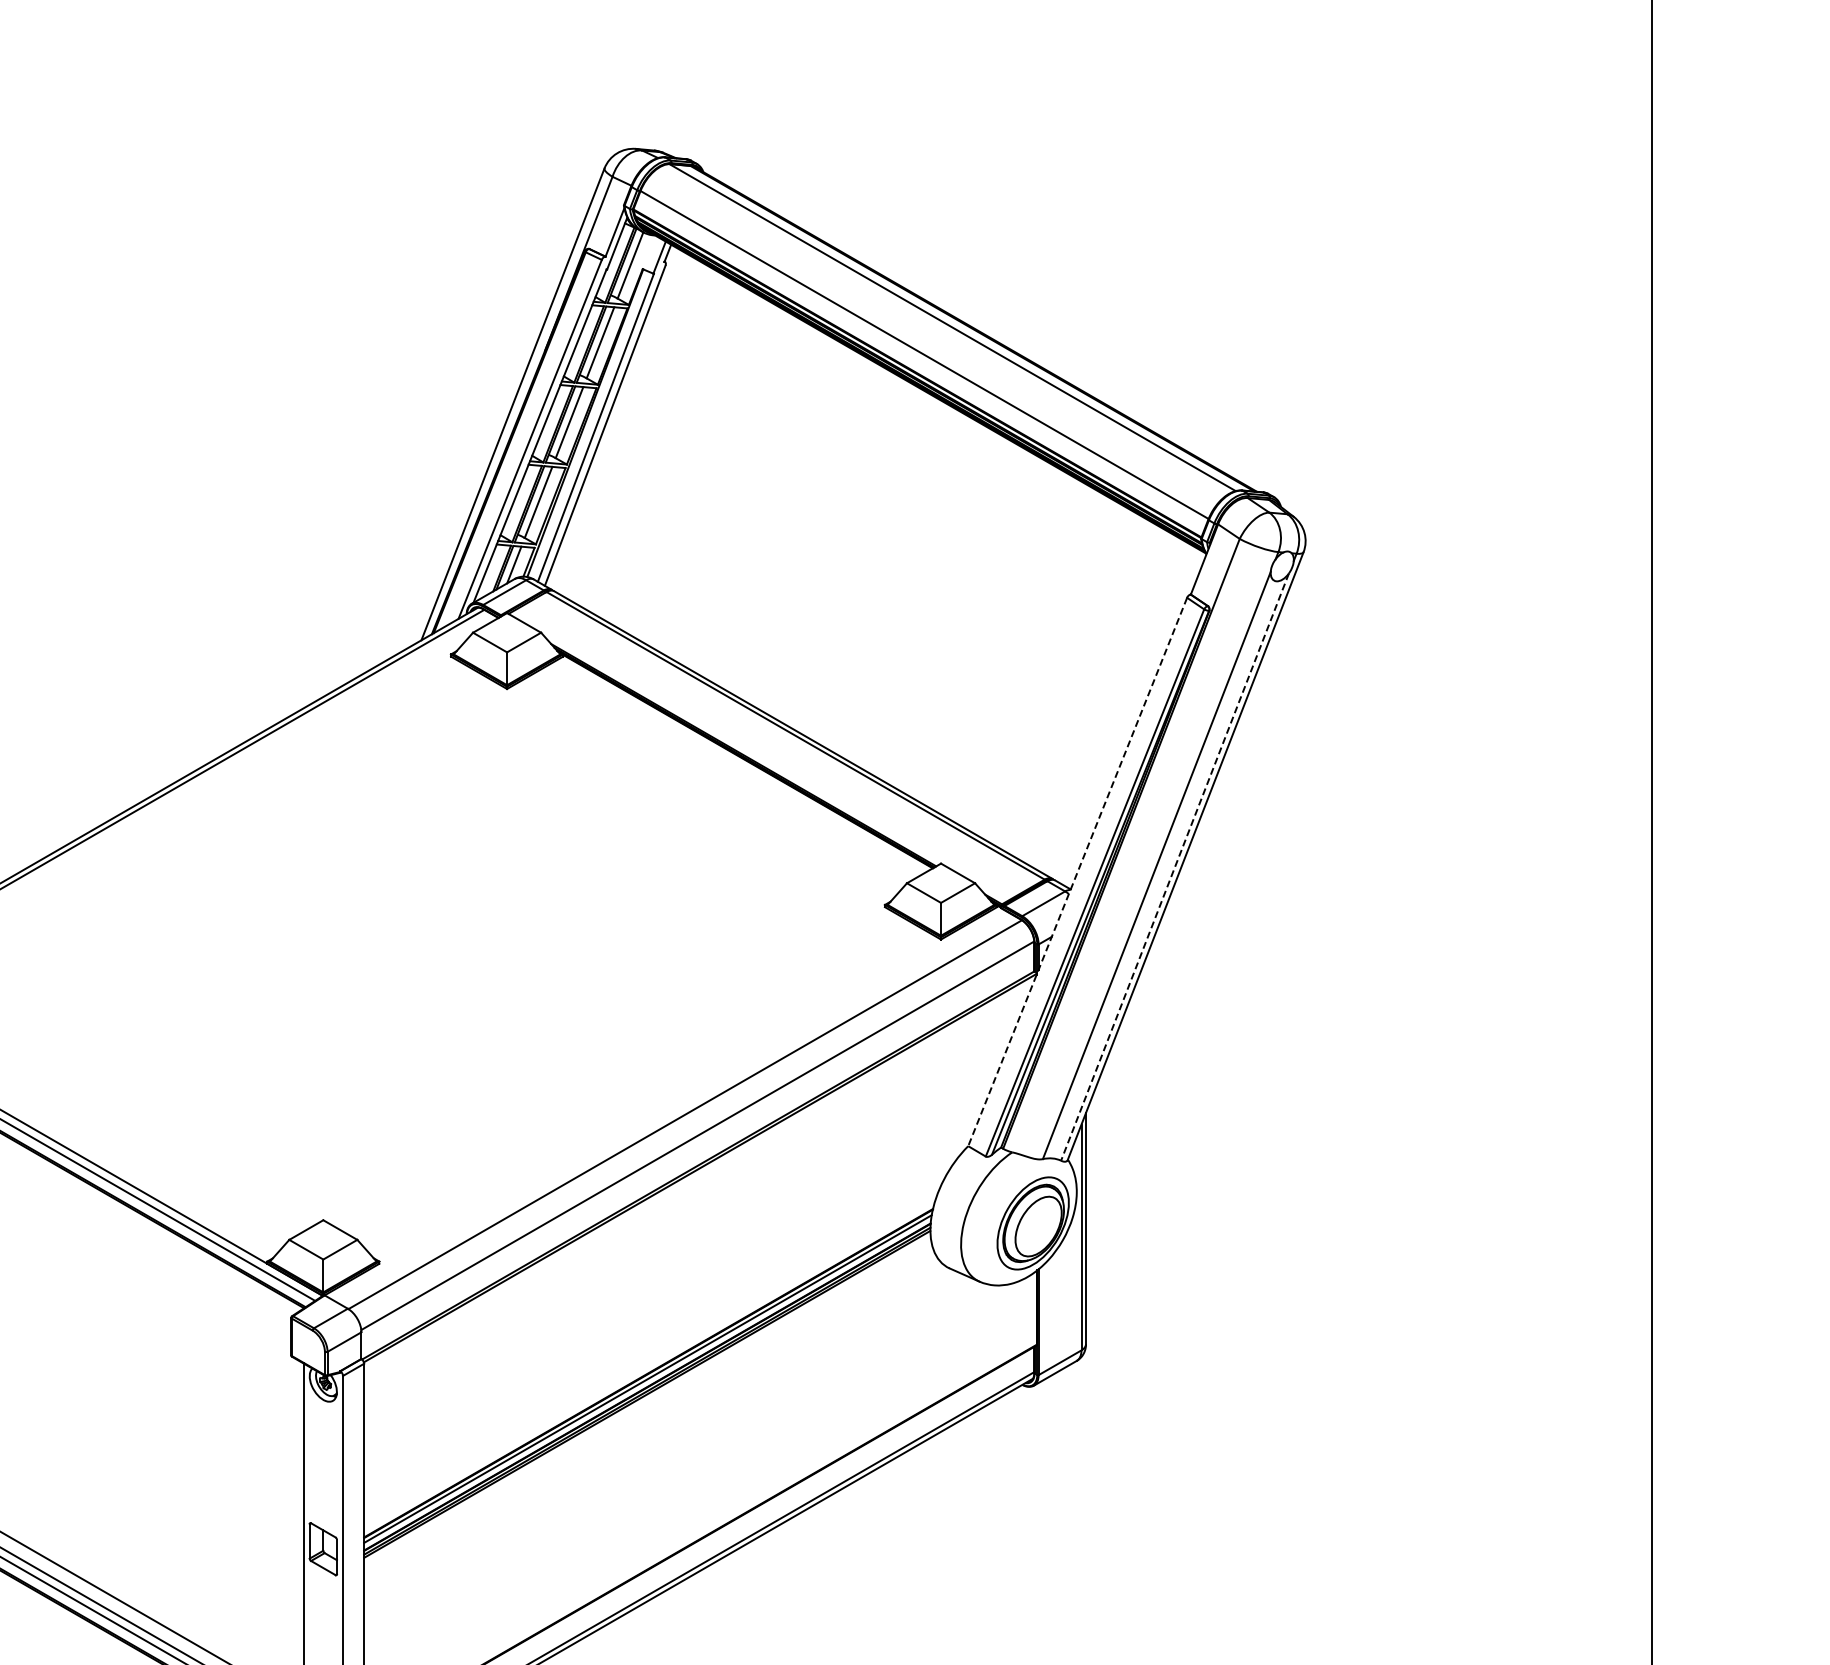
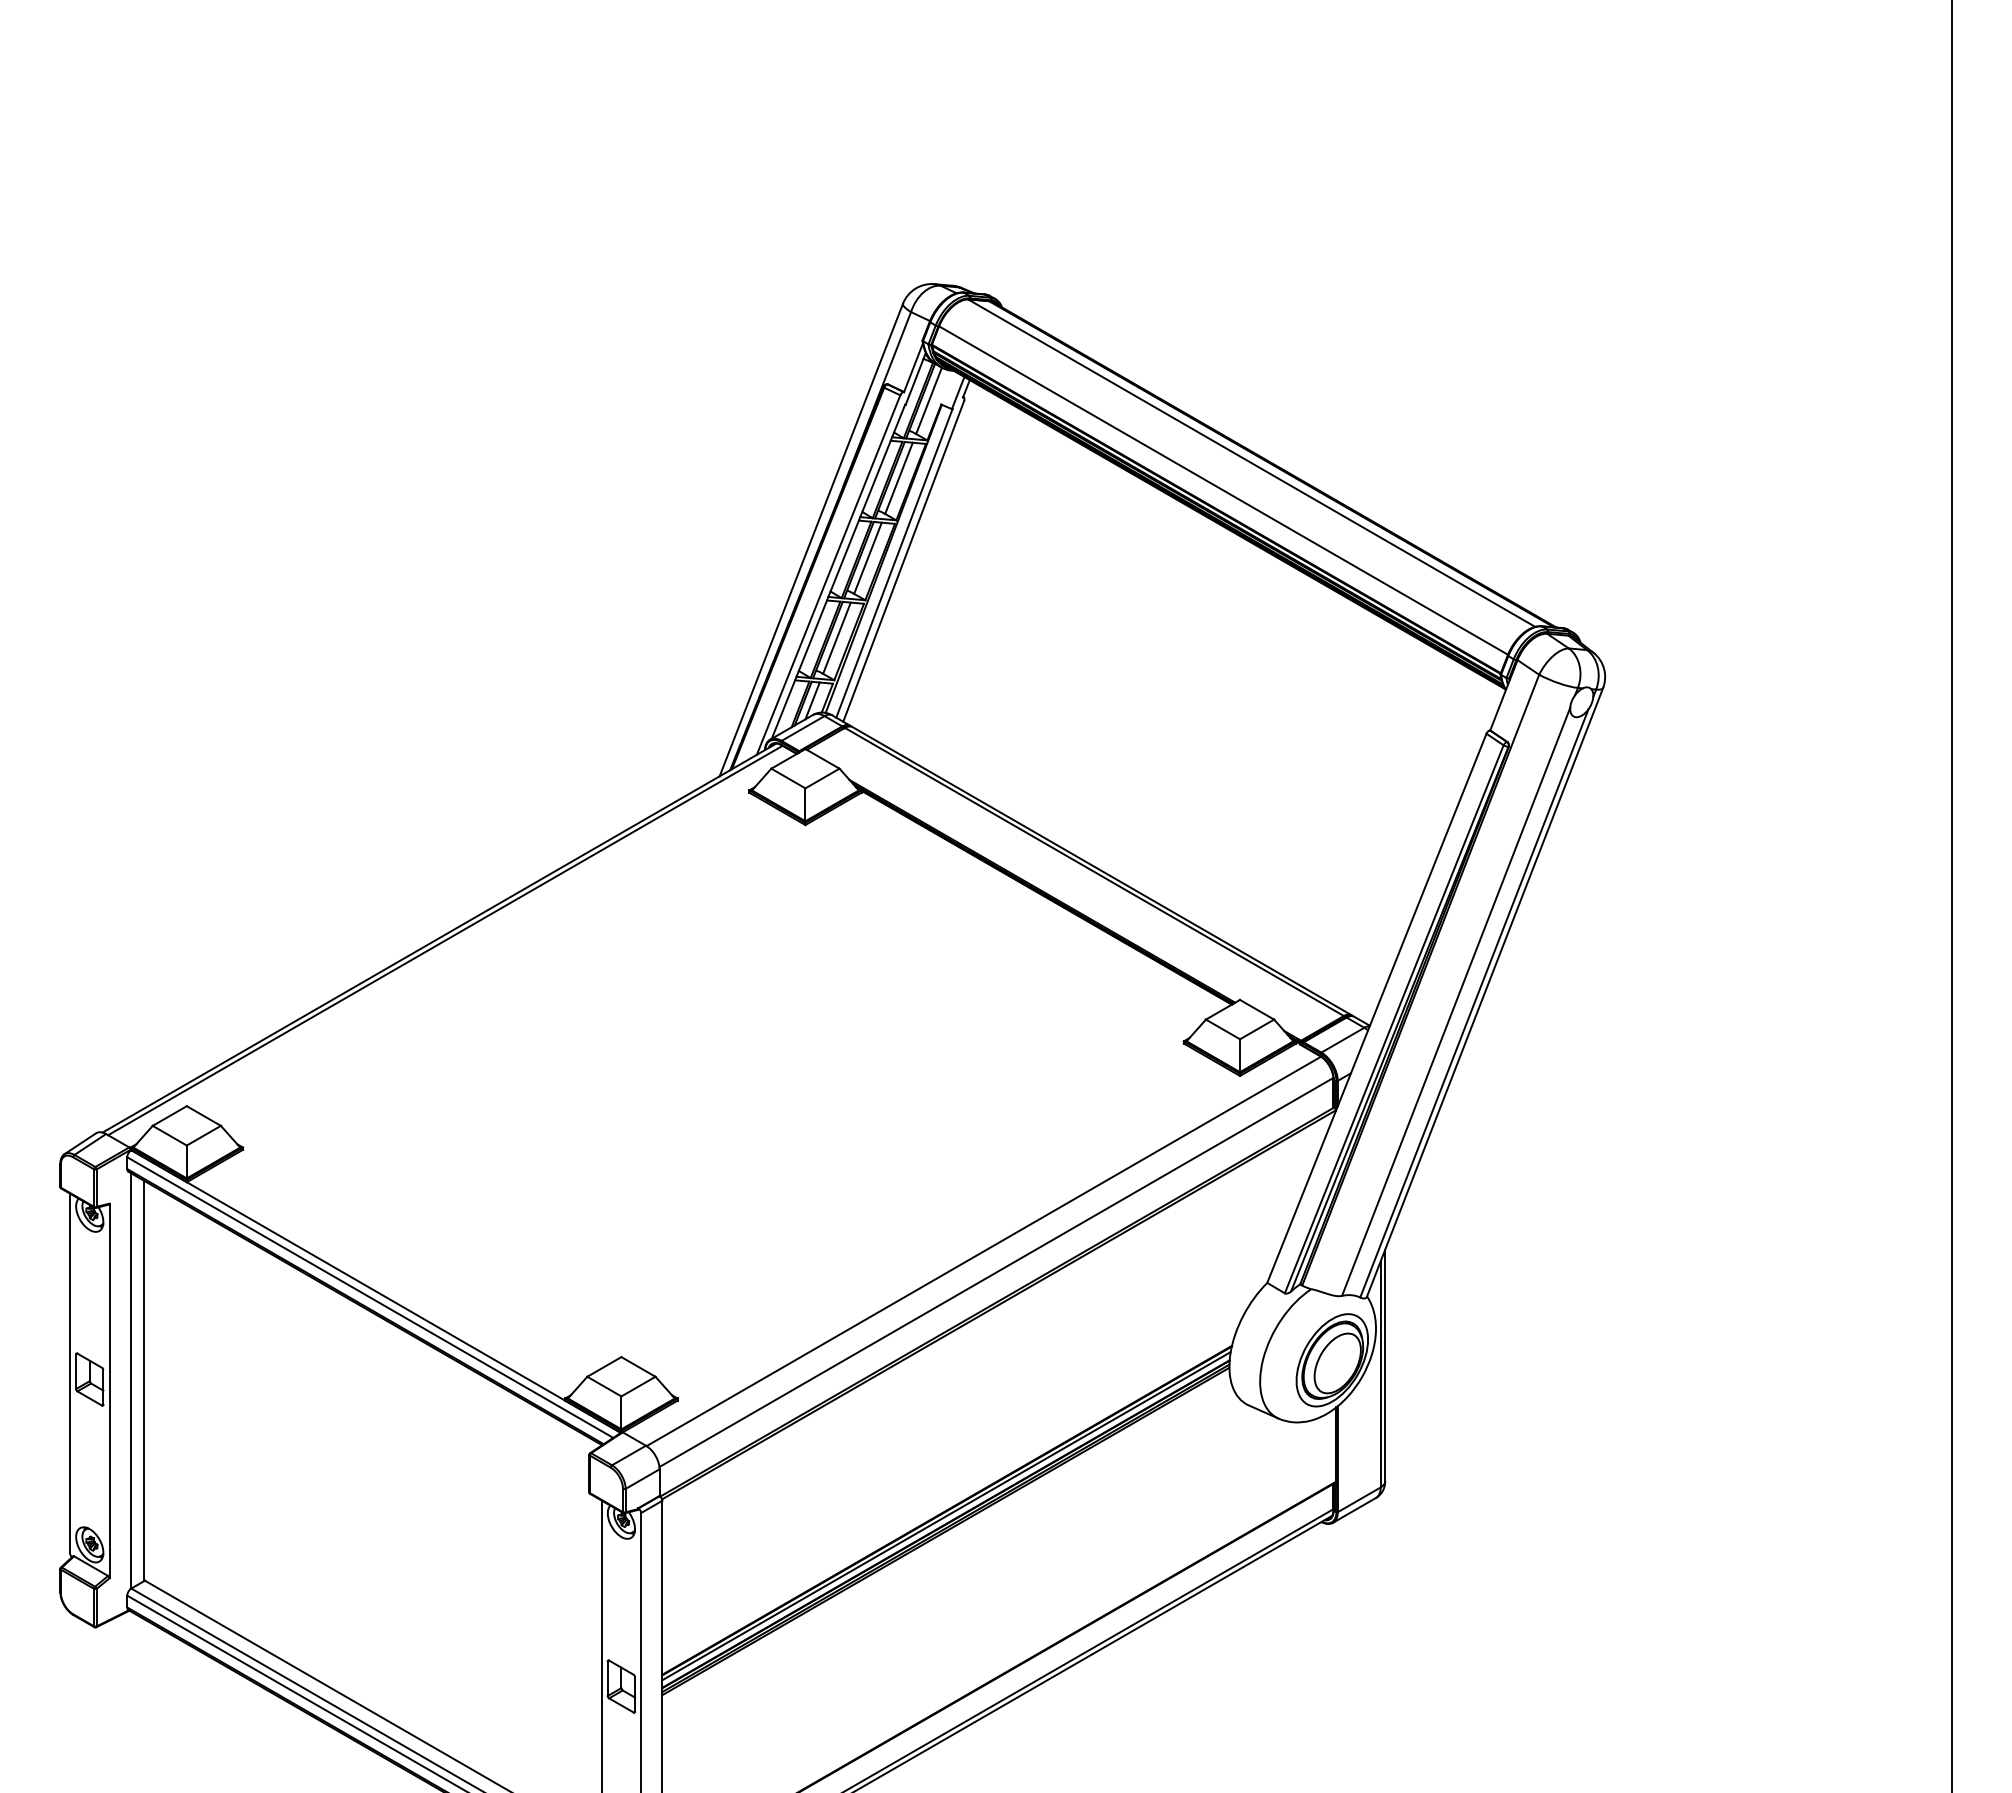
line: (1175, 867) -> (1474, 1003), dashed -> solid
line: (1077, 872) -> (1376, 1008), dashed -> solid

